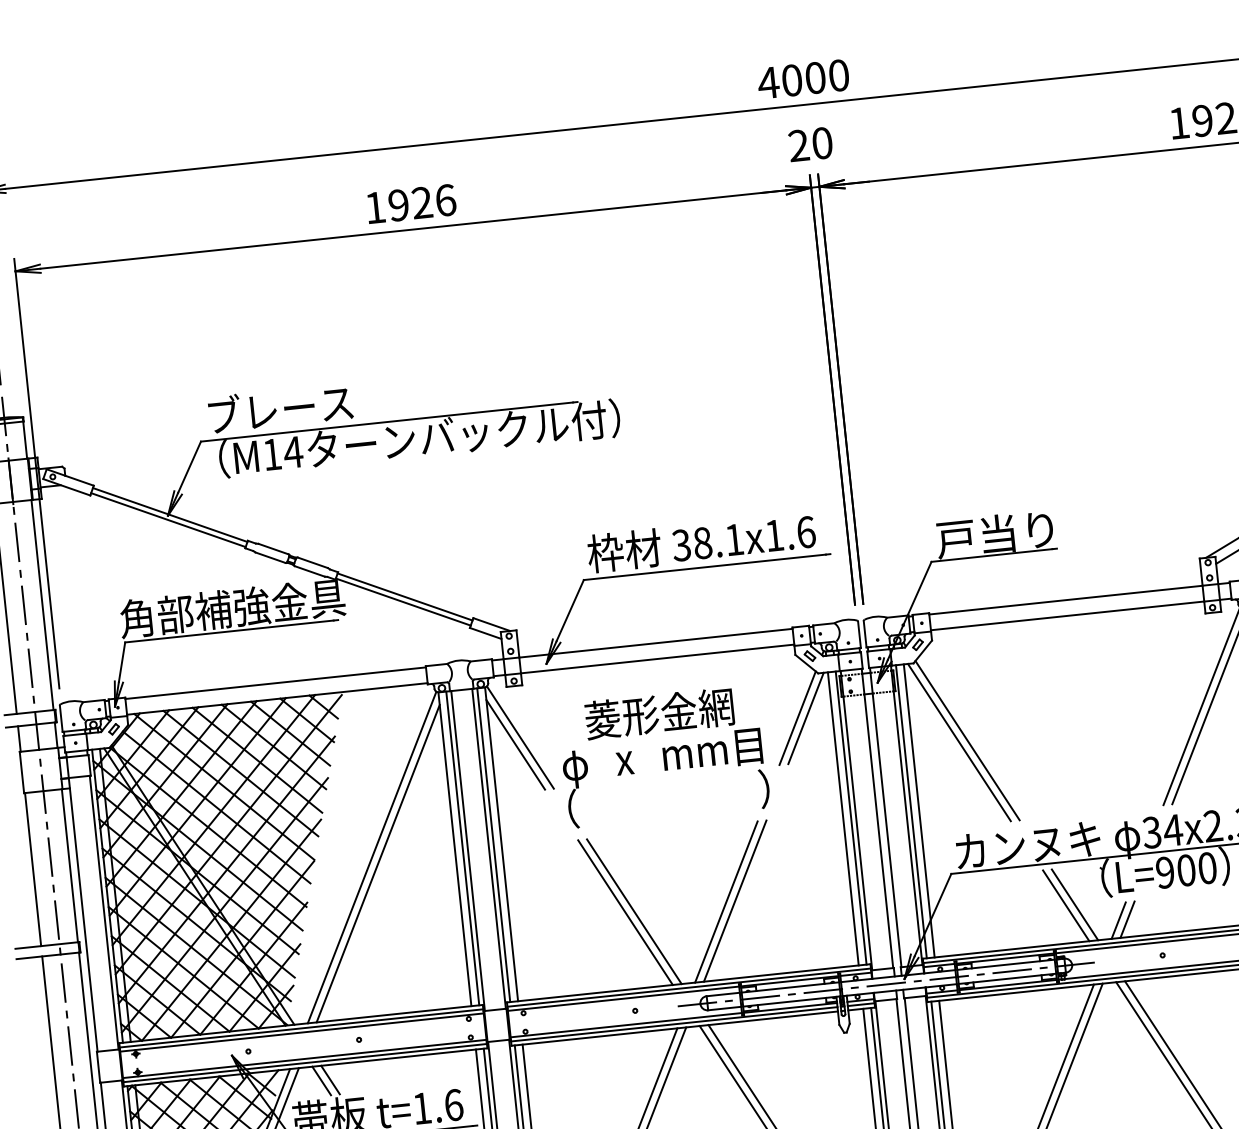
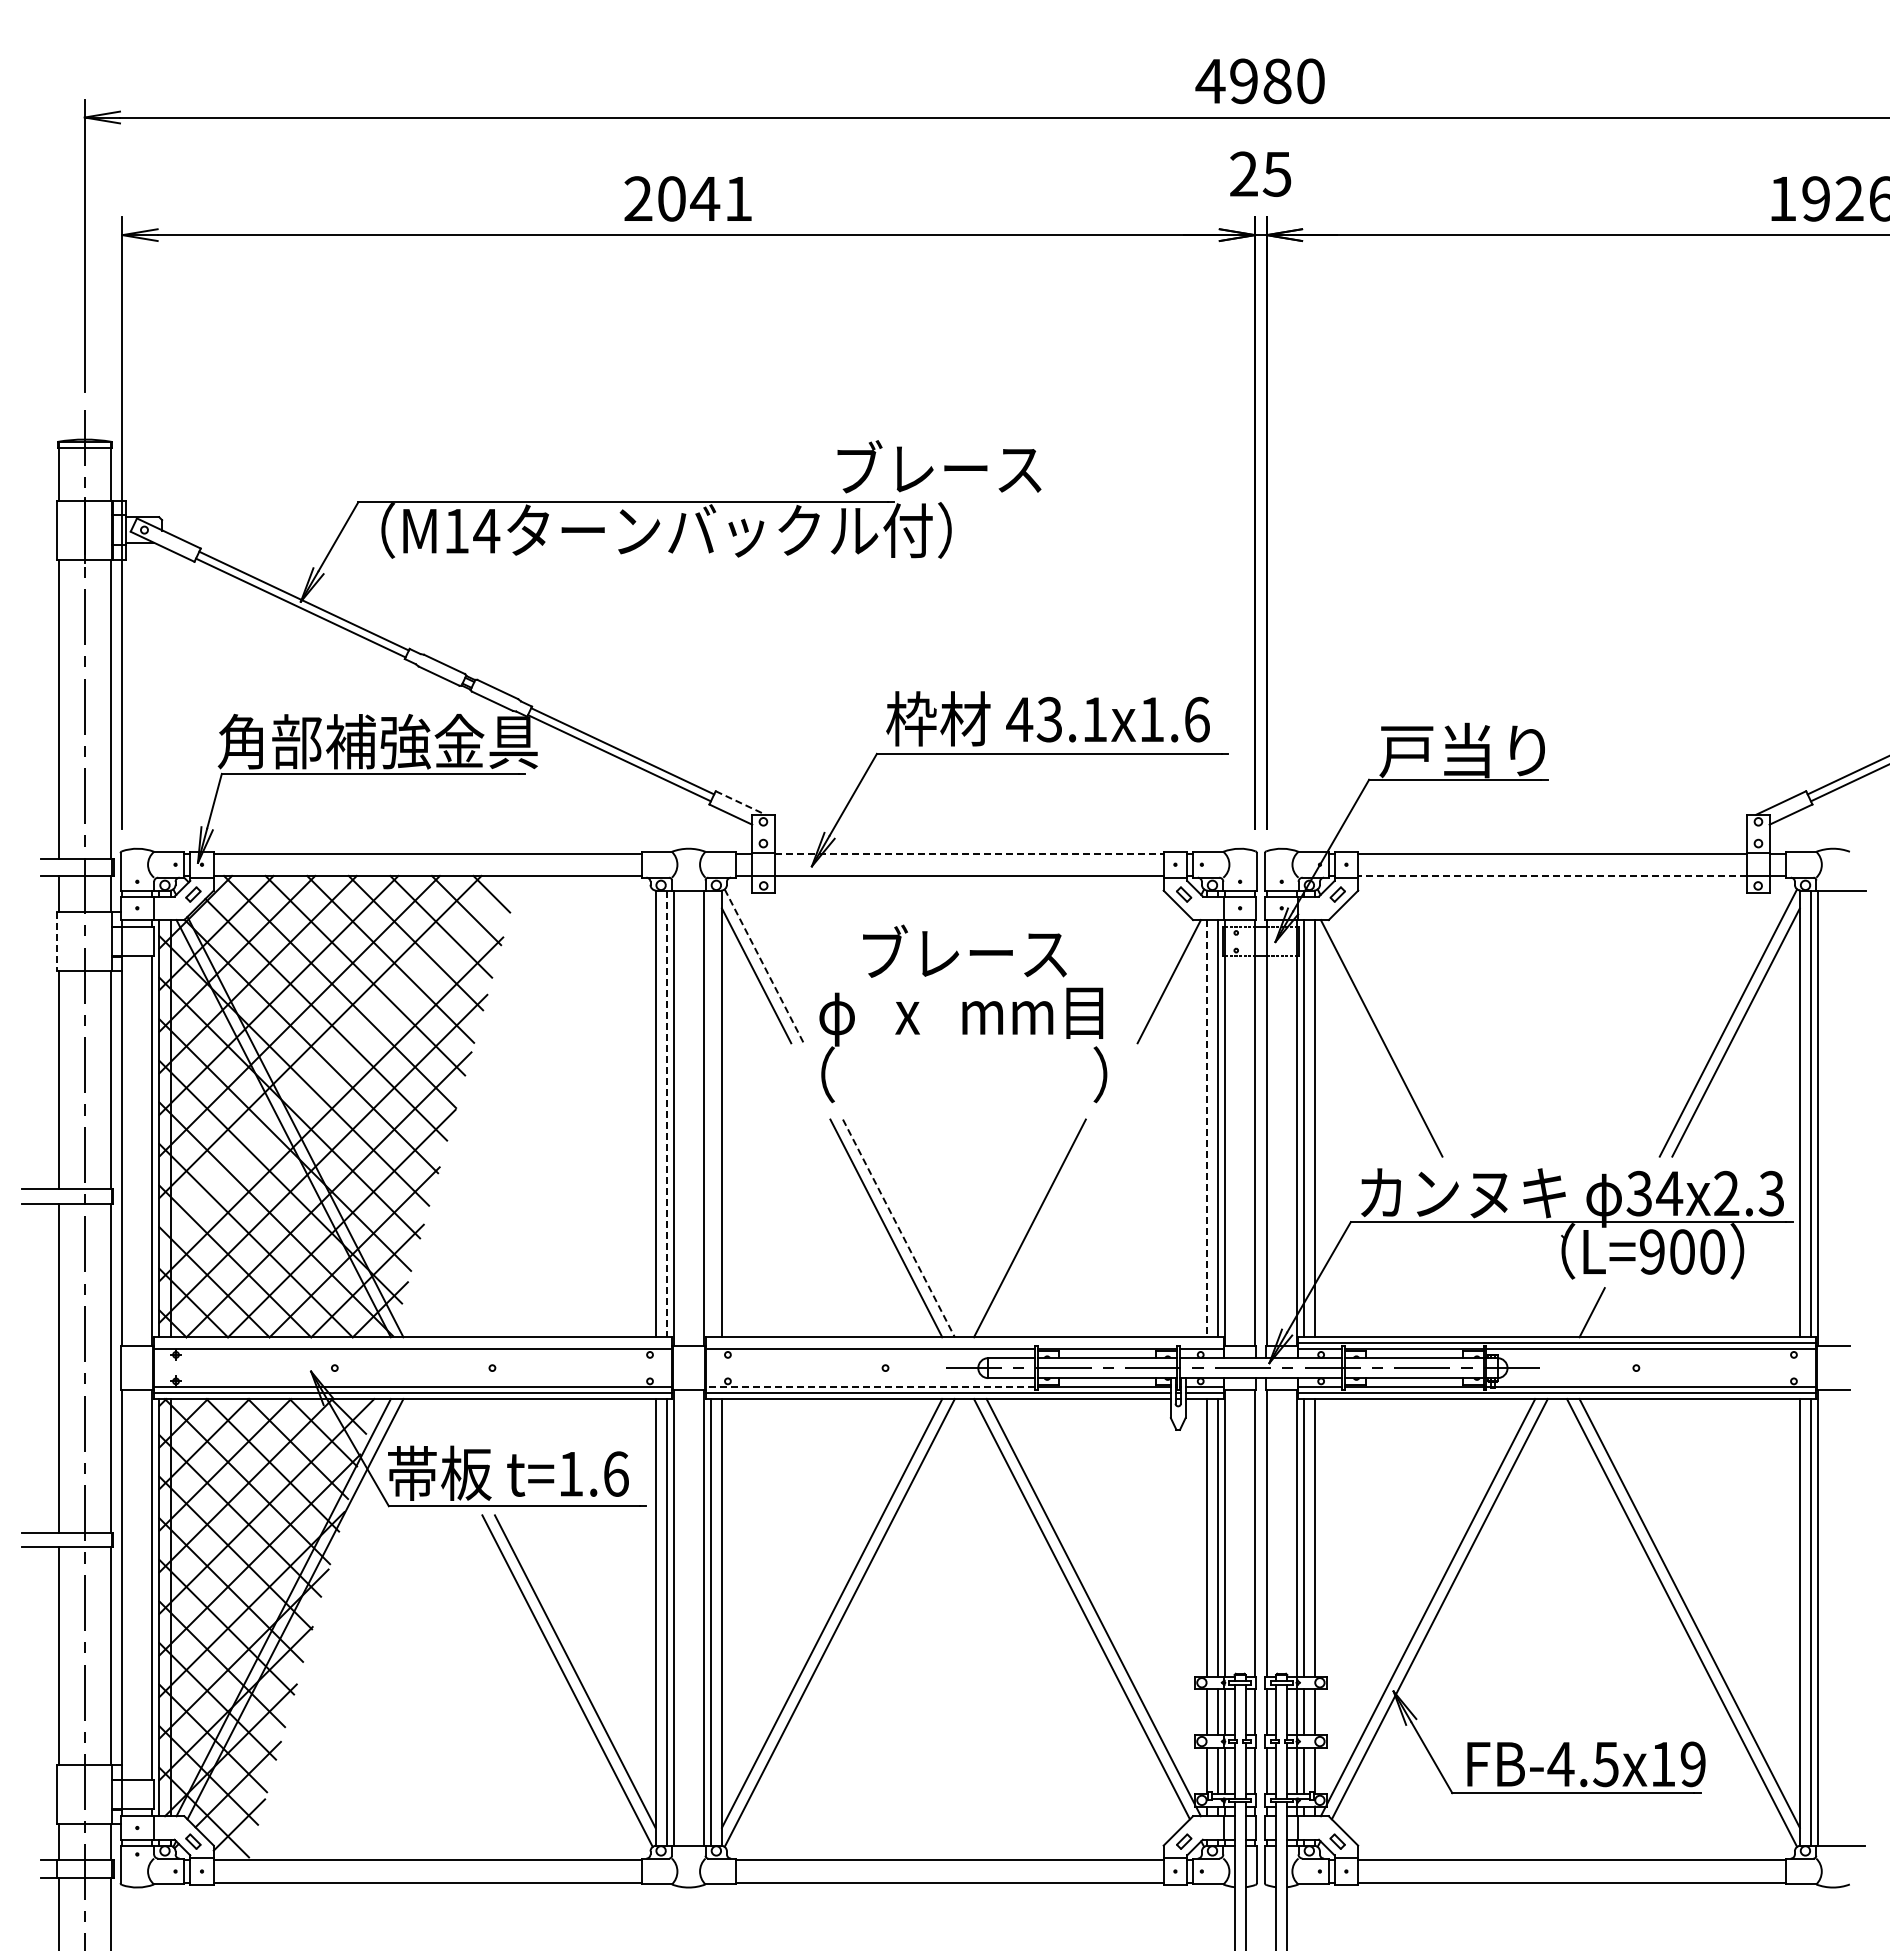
text: (803, 79) -> (1260, 81), 4000 -> 4980
text: (821, 142) -> (1276, 173), 20 -> 25
text: (410, 203) -> (688, 198), 1926 -> 2041
text: (280, 407) -> (939, 466), moved
text: (692, 544) -> (1034, 719), 38.1x1.6 -> 43.1x1.6
line: (1067, 615) -> (1552, 875), solid -> dashed
line: (491, 624) -> (740, 803), solid -> dashed
line: (656, 643) -> (969, 853), solid -> dashed
text: (659, 713) -> (963, 952), 菱形金網 -> ブレース
line: (797, 717) -> (1157, 979), removed
line: (520, 737) -> (764, 966), solid -> dashed
line: (967, 740) -> (1393, 1036), removed
line: (22, 773) -> (57, 942), solid -> dashed
line: (843, 818) -> (1206, 1128), solid -> dashed
line: (228, 834) -> (339, 1059), removed
line: (493, 844) -> (710, 1113), removed
line: (462, 848) -> (666, 1114), solid -> dashed
line: (371, 857) -> (537, 1113), removed
line: (378, 863) -> (545, 1122), removed
line: (735, 901) -> (1042, 1228), removed
line: (1075, 904) -> (1520, 1283), removed
line: (1065, 905) -> (1507, 1283), removed
line: (634, 911) -> (899, 1228), solid -> dashed
line: (1118, 920) -> (1579, 1312), removed
line: (688, 987) -> (964, 1343), removed
line: (626, 1024) -> (870, 1386), solid -> dashed
line: (301, 1028) -> (412, 1343), removed
line: (330, 1080) -> (446, 1420), removed
line: (321, 1081) -> (433, 1420), removed

